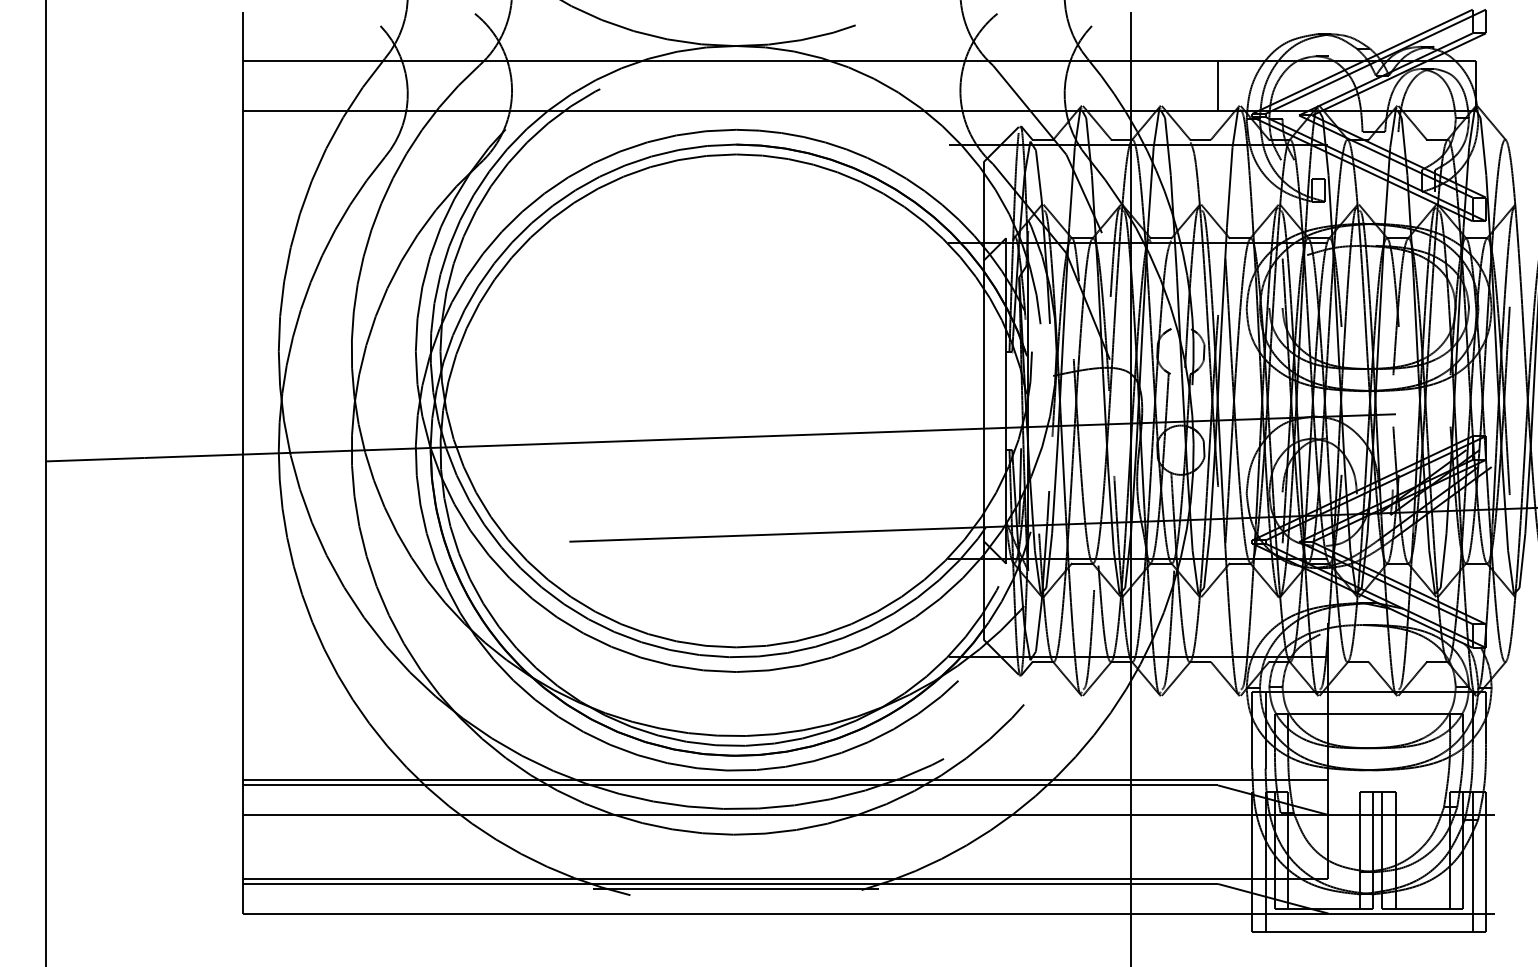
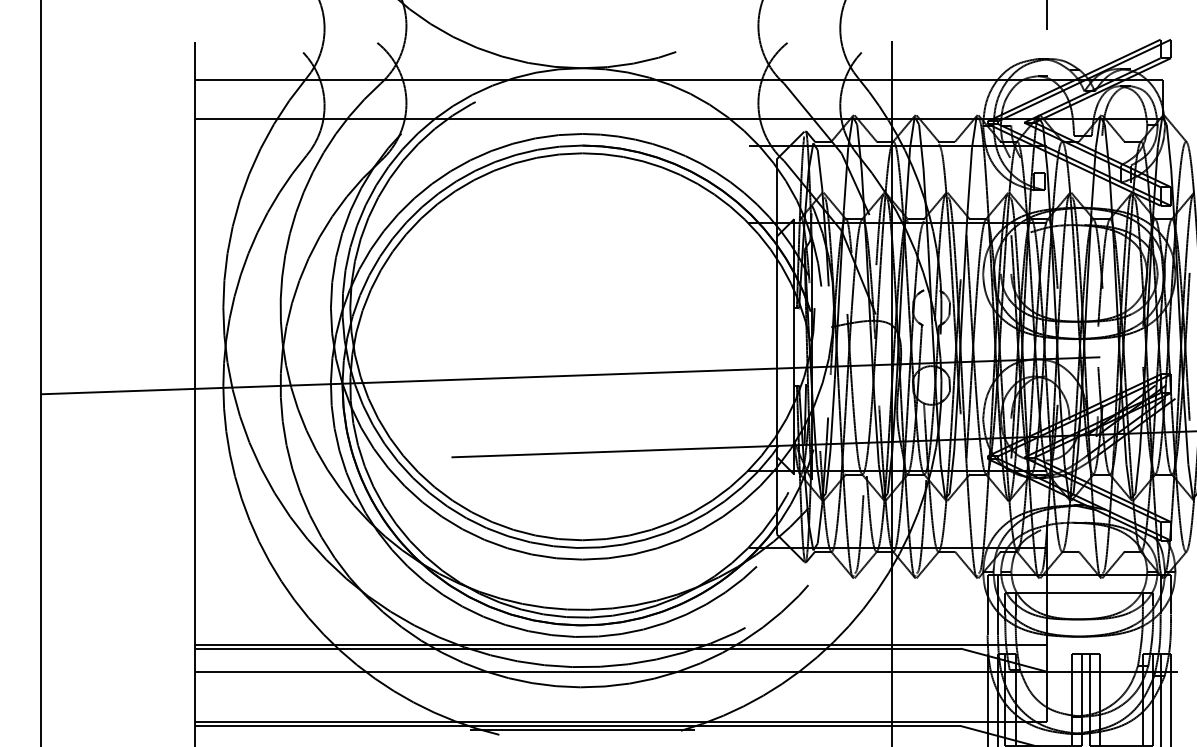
line: (1218, 85) -> (961, 99), removed

